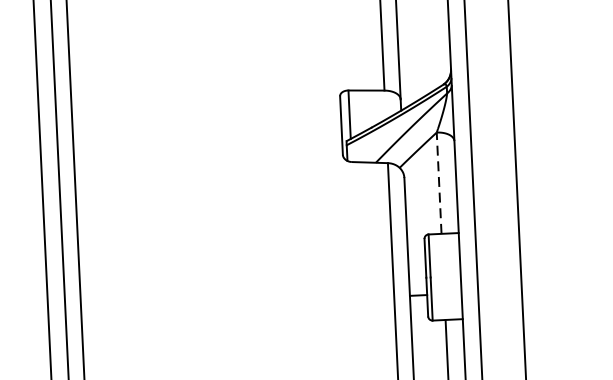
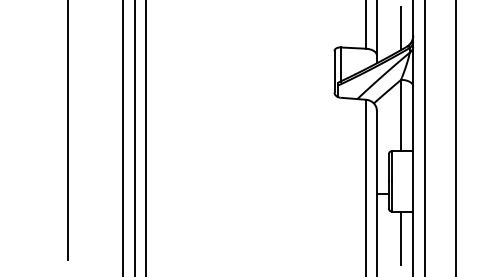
line: (433, 59) -> (401, 28), added
line: (439, 183) -> (401, 115), dashed -> solid

